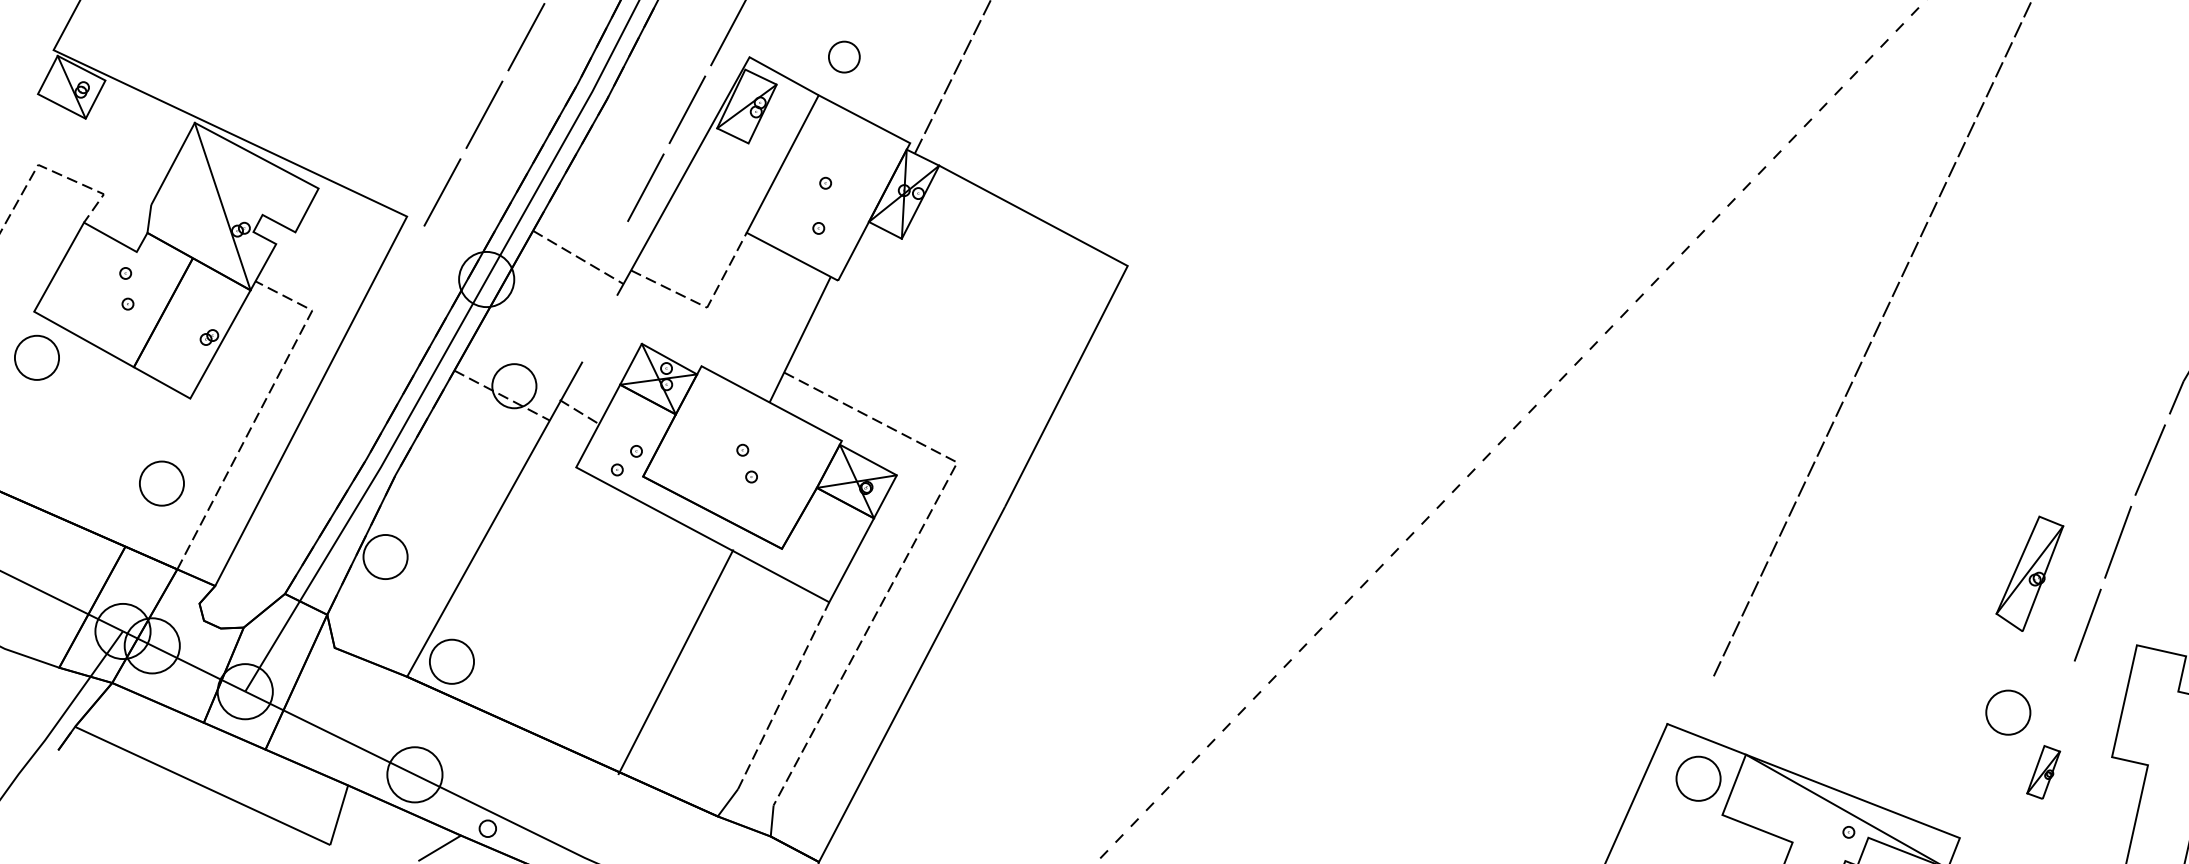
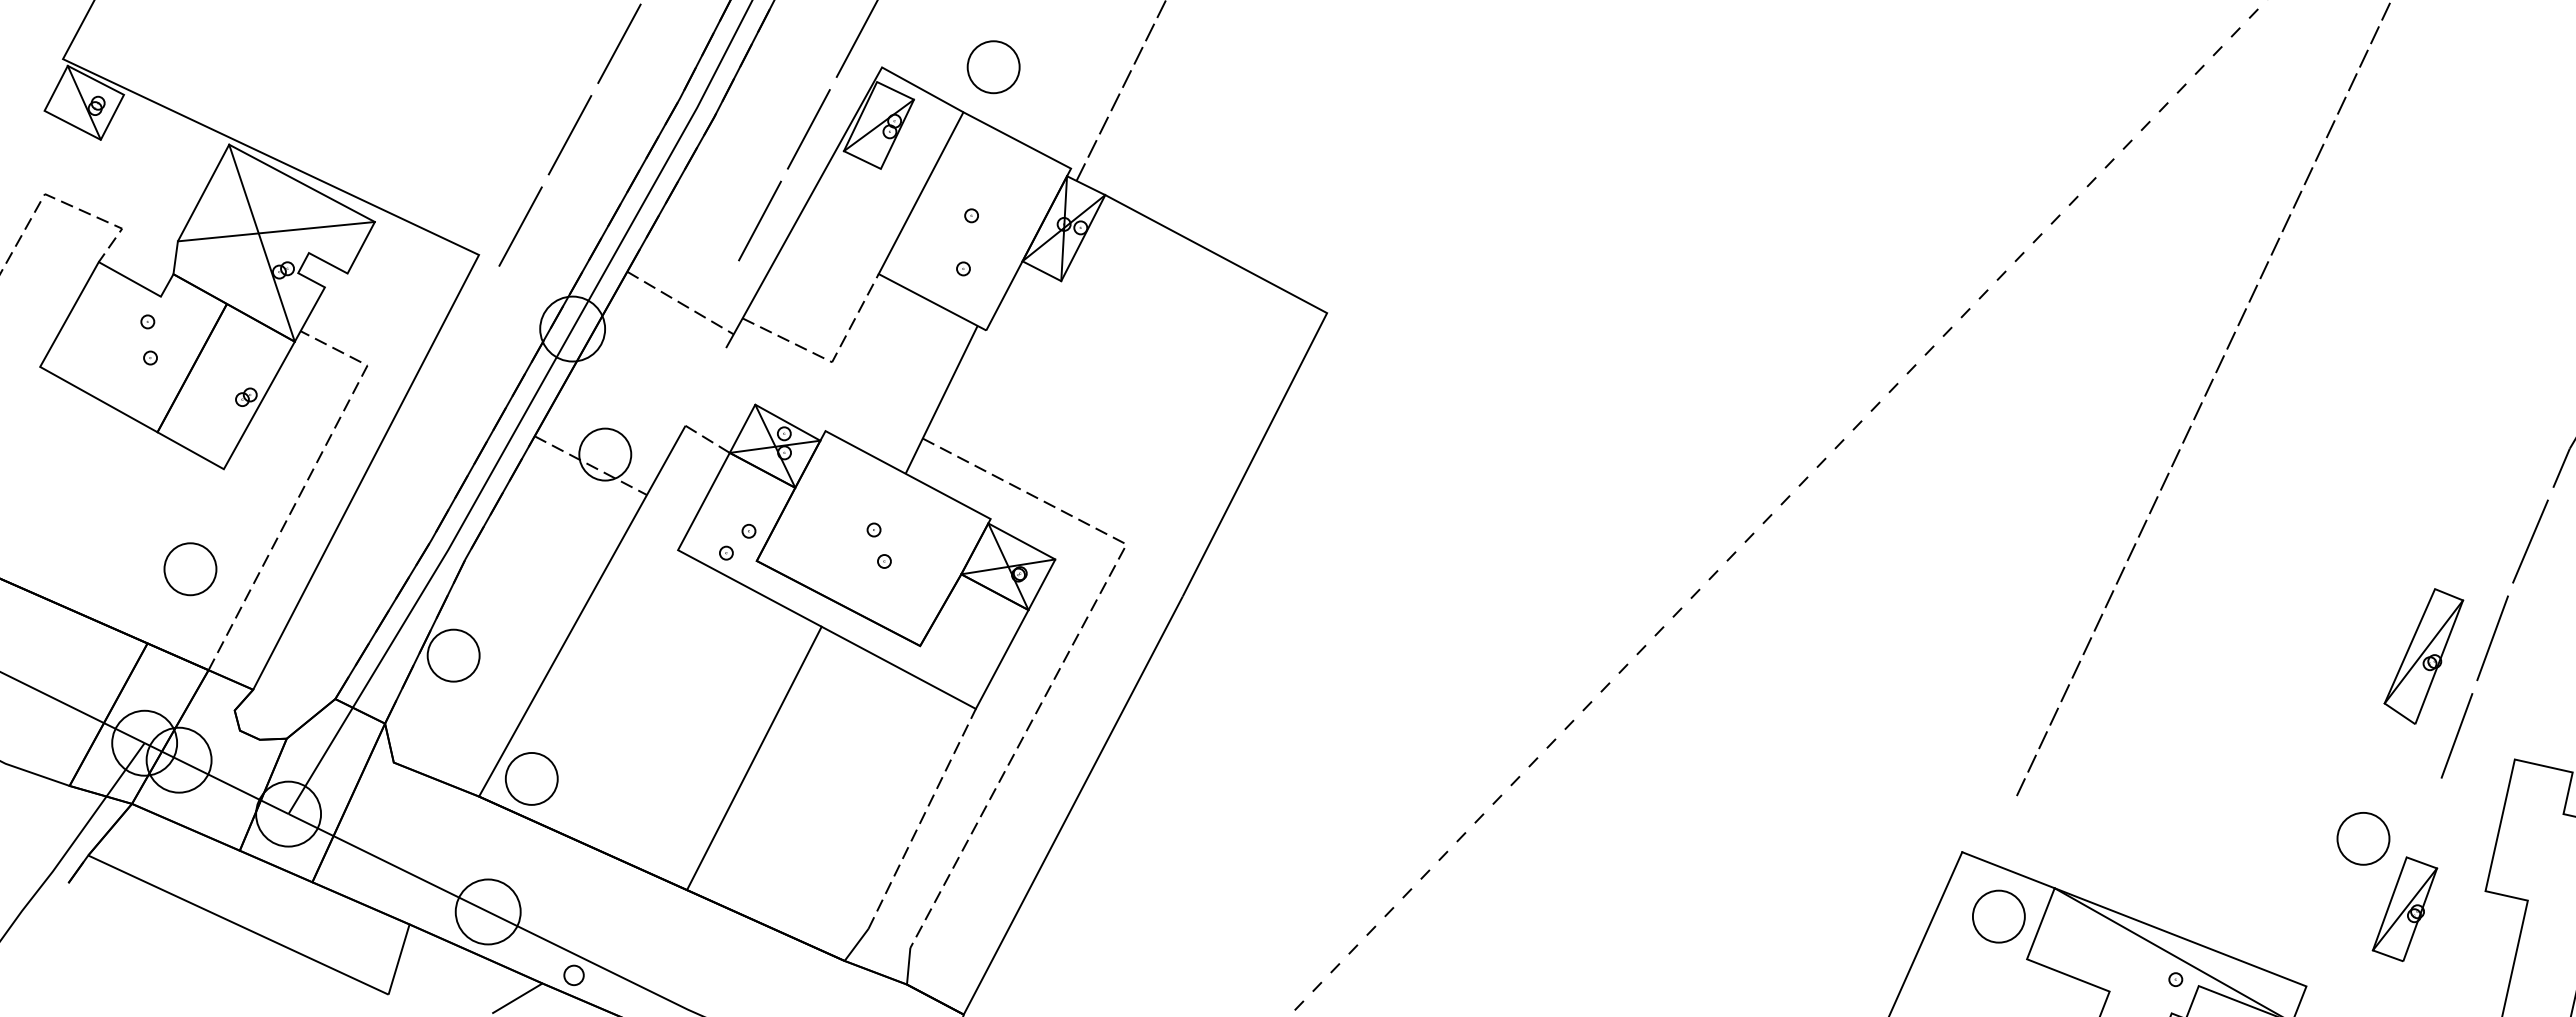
part: (844, 57) -> (993, 67), size x1.43
line: (234, 196) -> (275, 231), added
part: (37, 358) -> (43, 421), removed
line: (578, 410) -> (707, 438), moved
part: (2029, 573) -> (2423, 656), moved
line: (676, 662) -> (754, 758), moved
part: (2043, 771) -> (2404, 908), size x1.67

